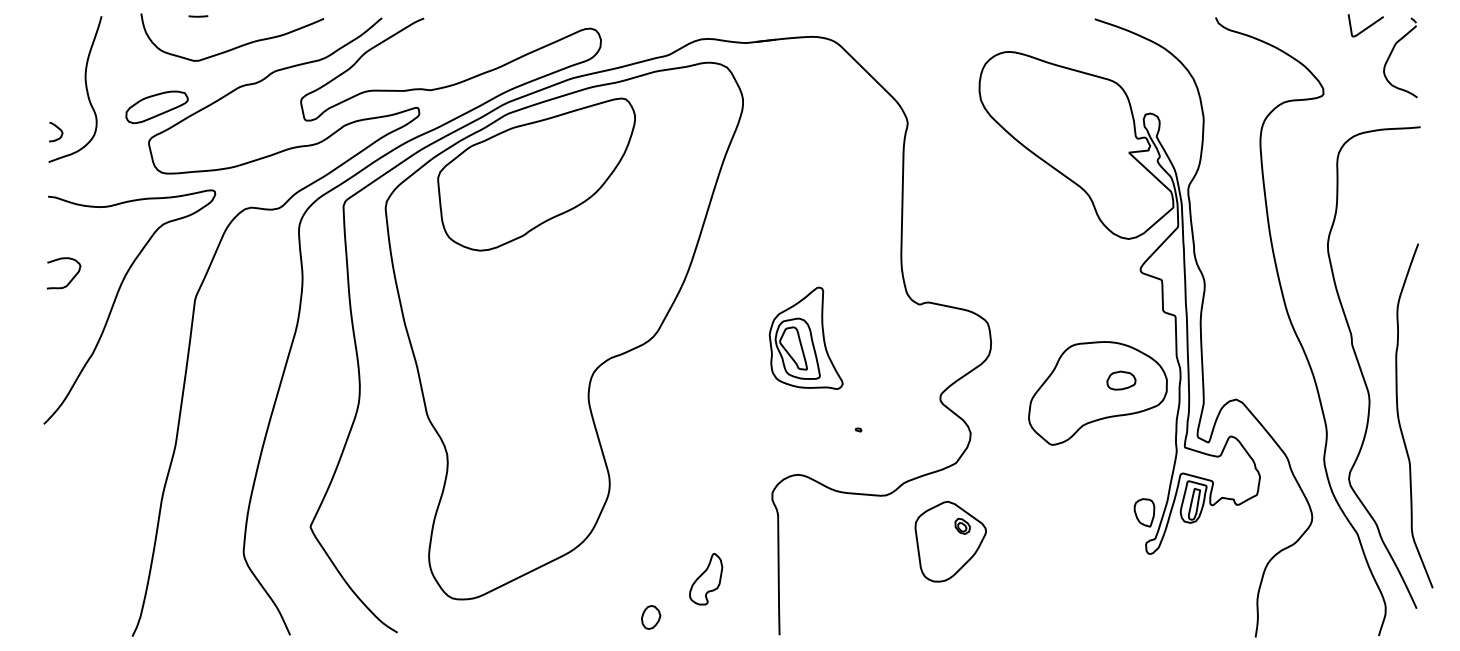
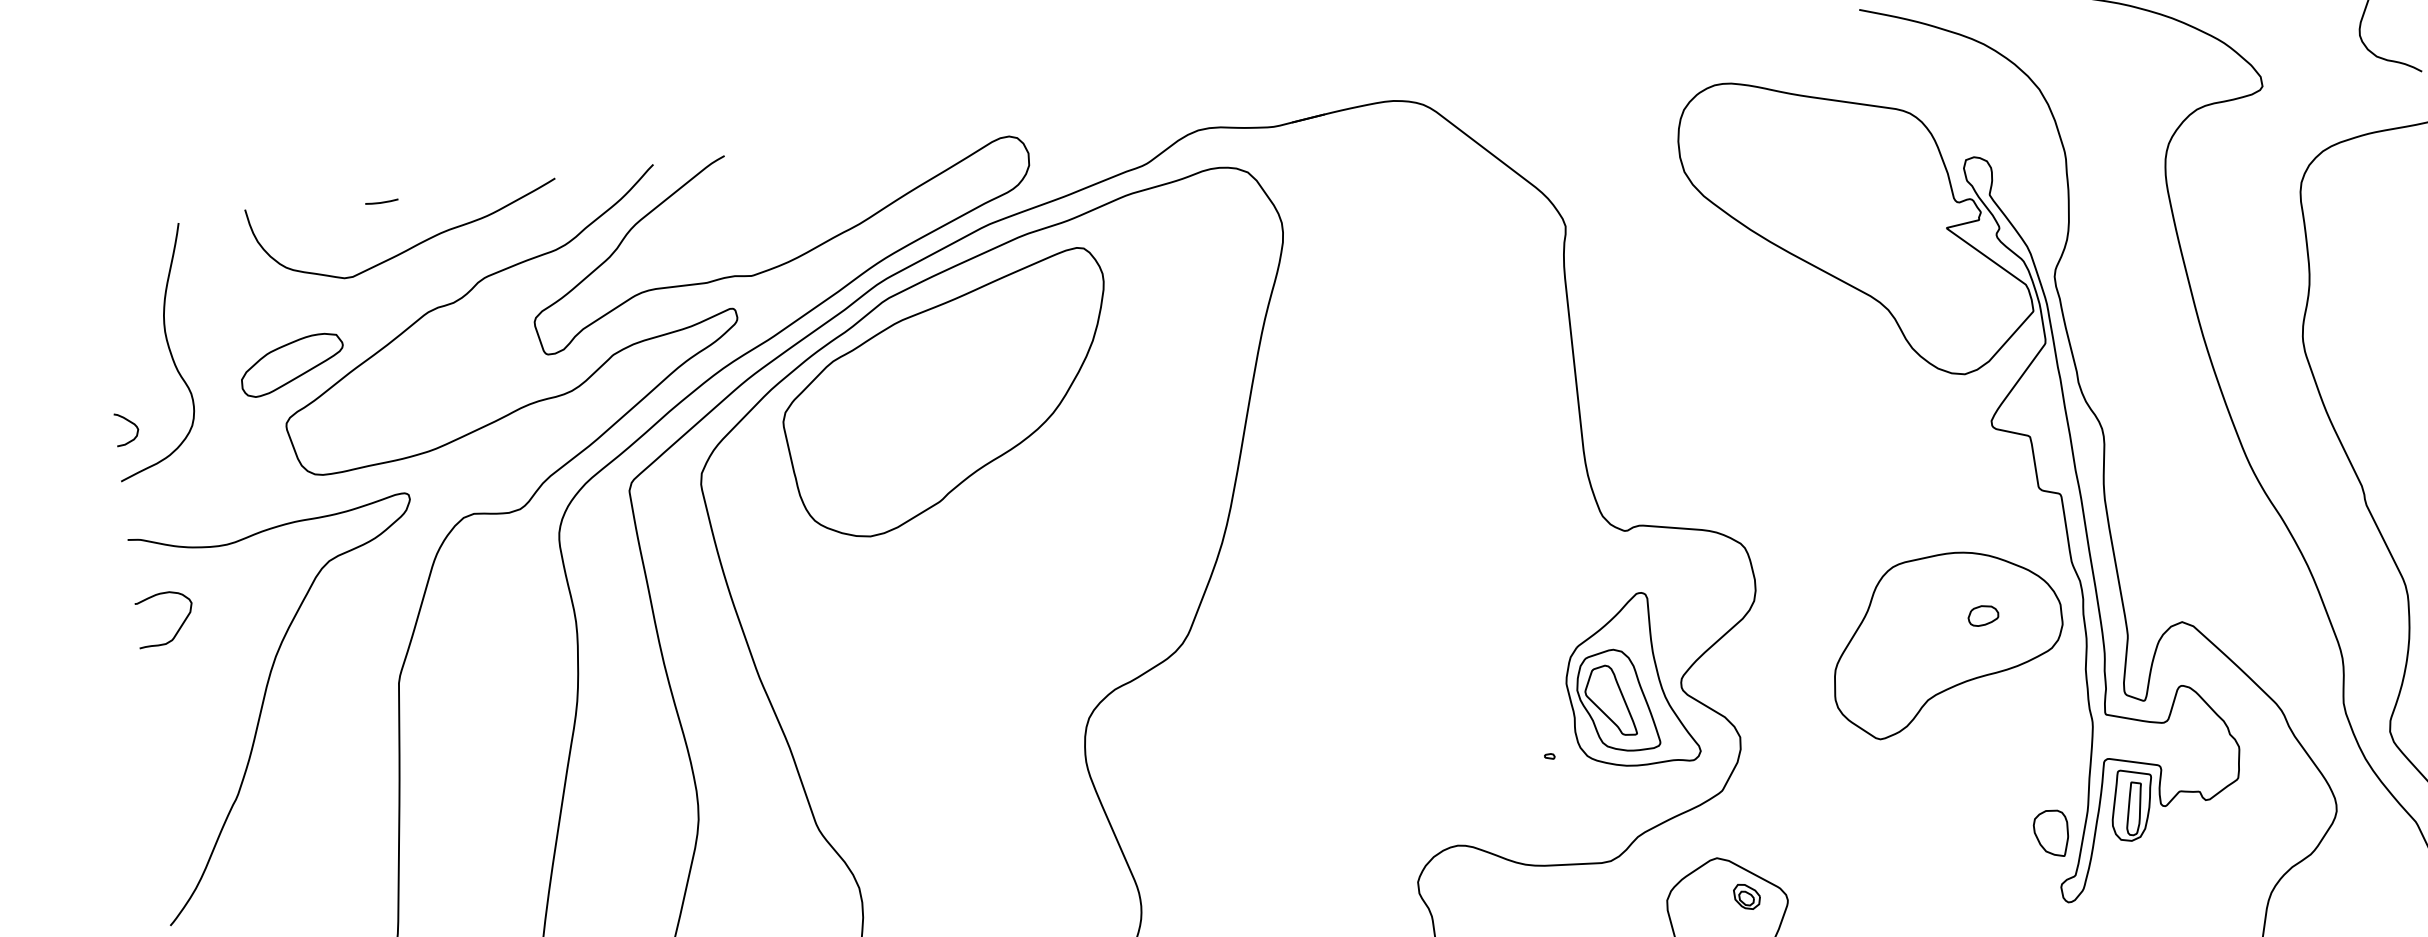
line: (198, 16) -> (382, 202), moved
curve: (71, 278) -> (179, 625), moved
part: (805, 337) -> (1627, 680), moved
part: (1120, 380) -> (1982, 615), size x0.62

